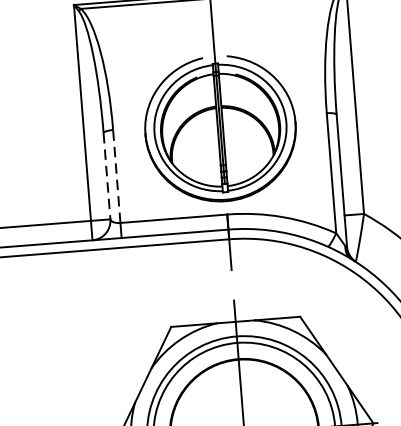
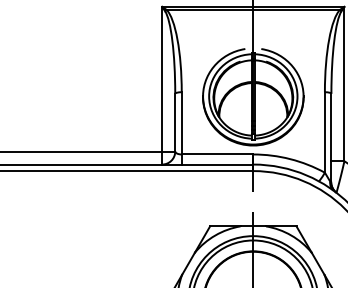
line: (107, 175) -> (175, 122), dashed -> solid
line: (116, 175) -> (181, 122), dashed -> solid

